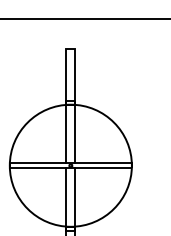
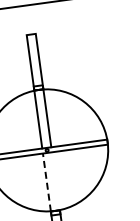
line: (66, 197) -> (47, 182), solid -> dashed
line: (75, 197) -> (56, 181), removed

